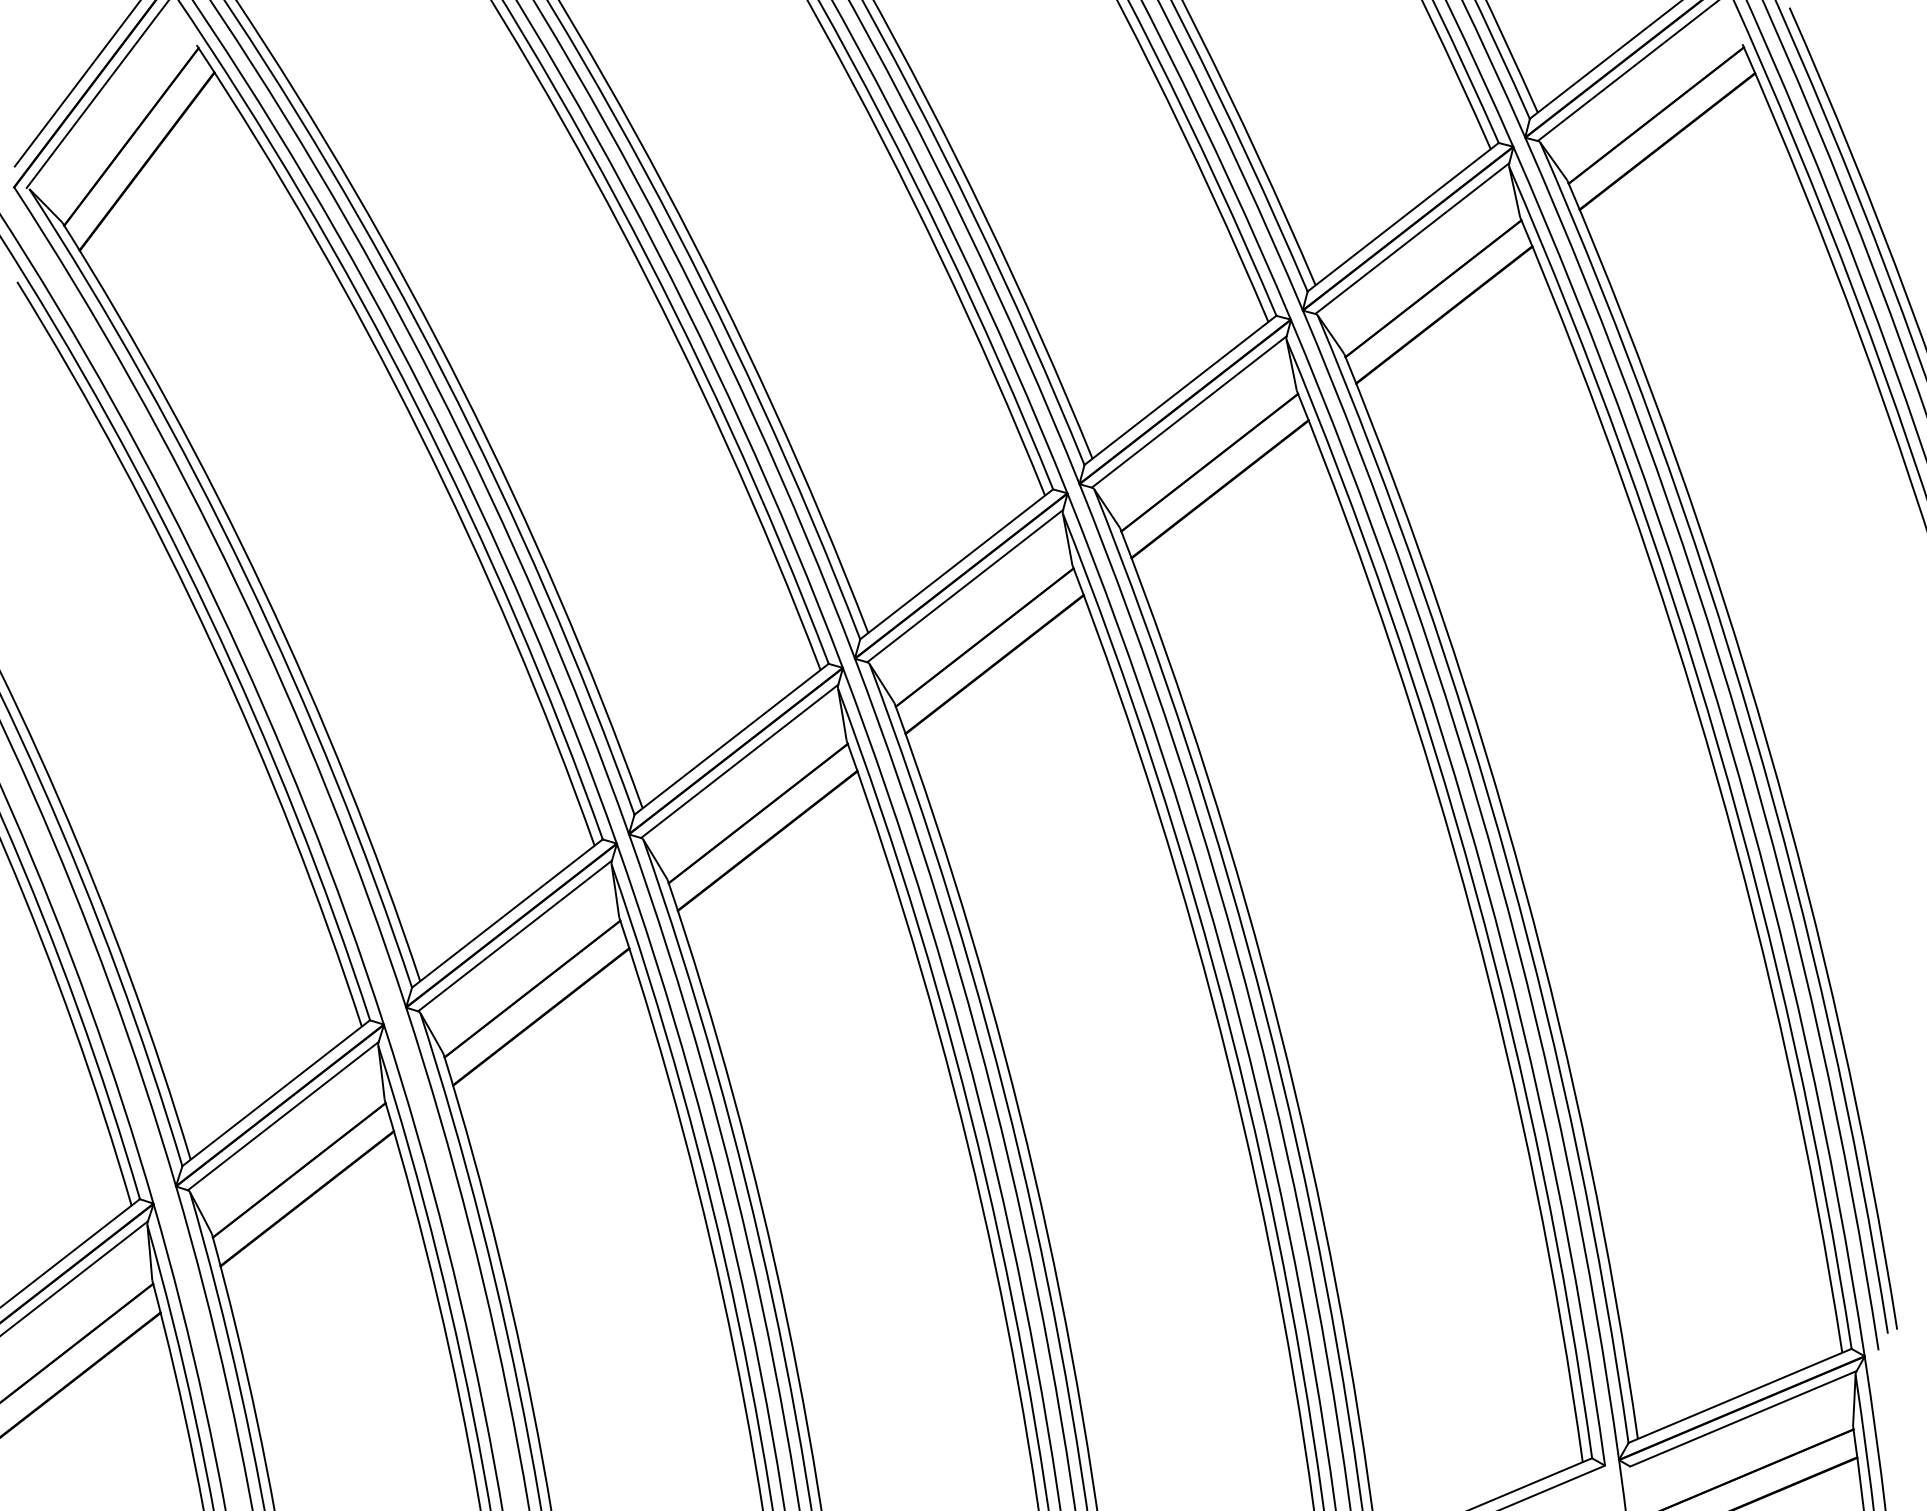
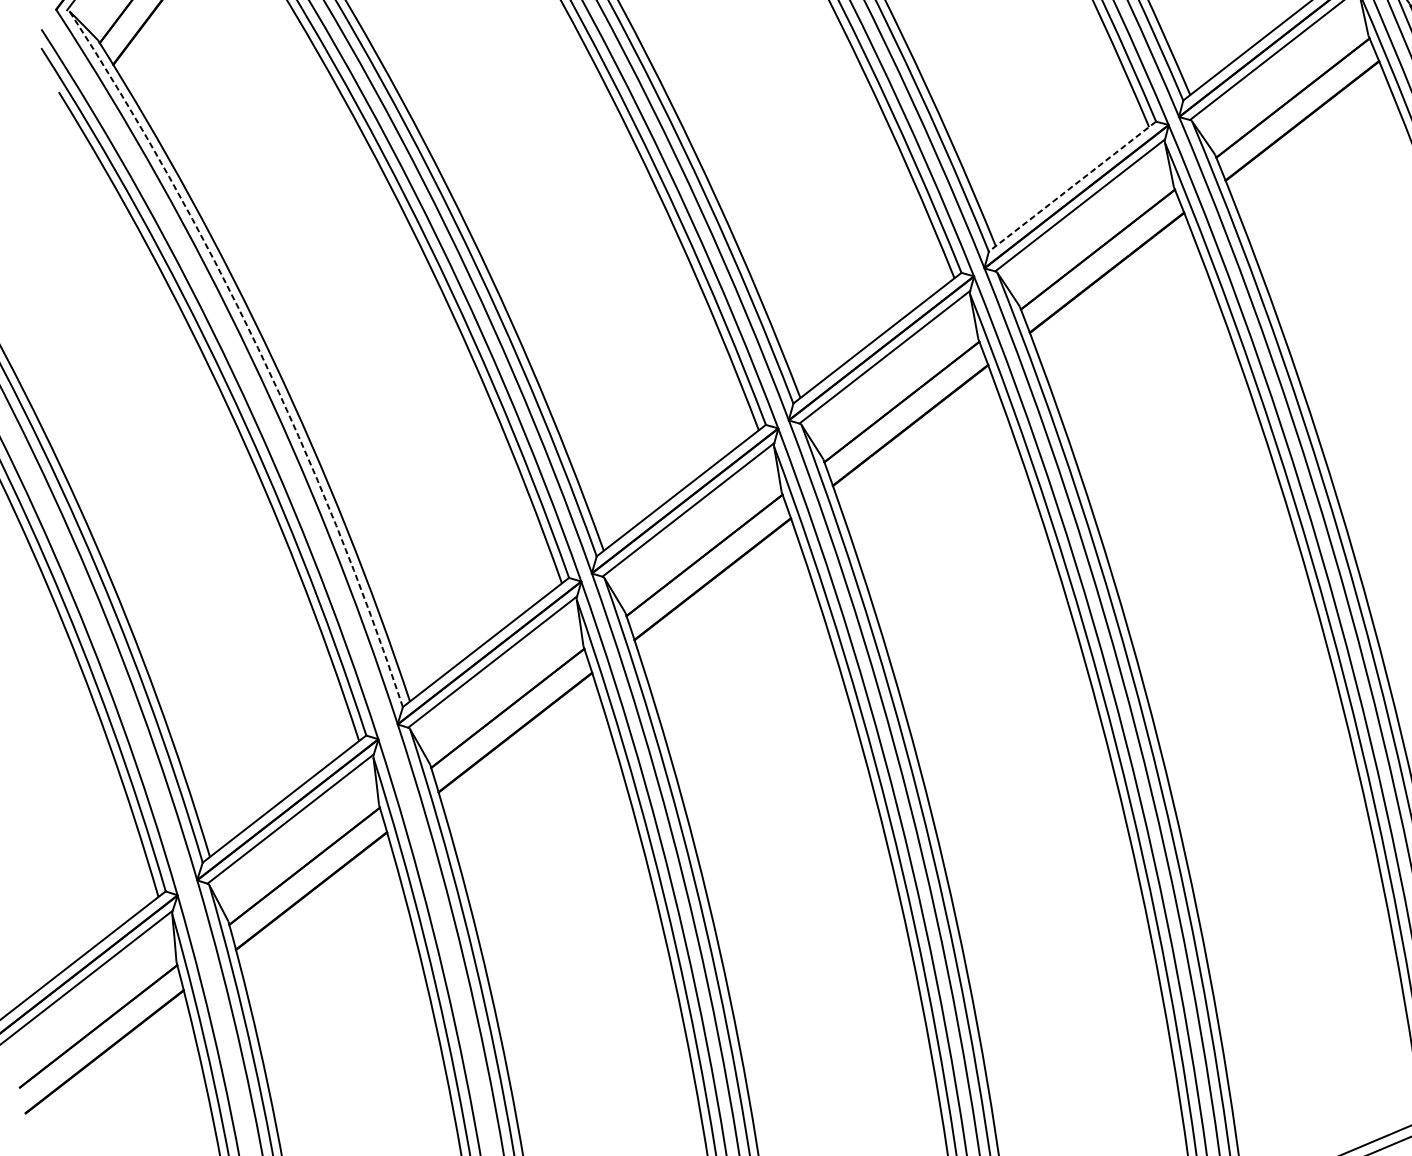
line: (1180, 390) -> (1072, 186), solid -> dashed
arc: (246, 576) -> (258, 348), solid -> dashed

